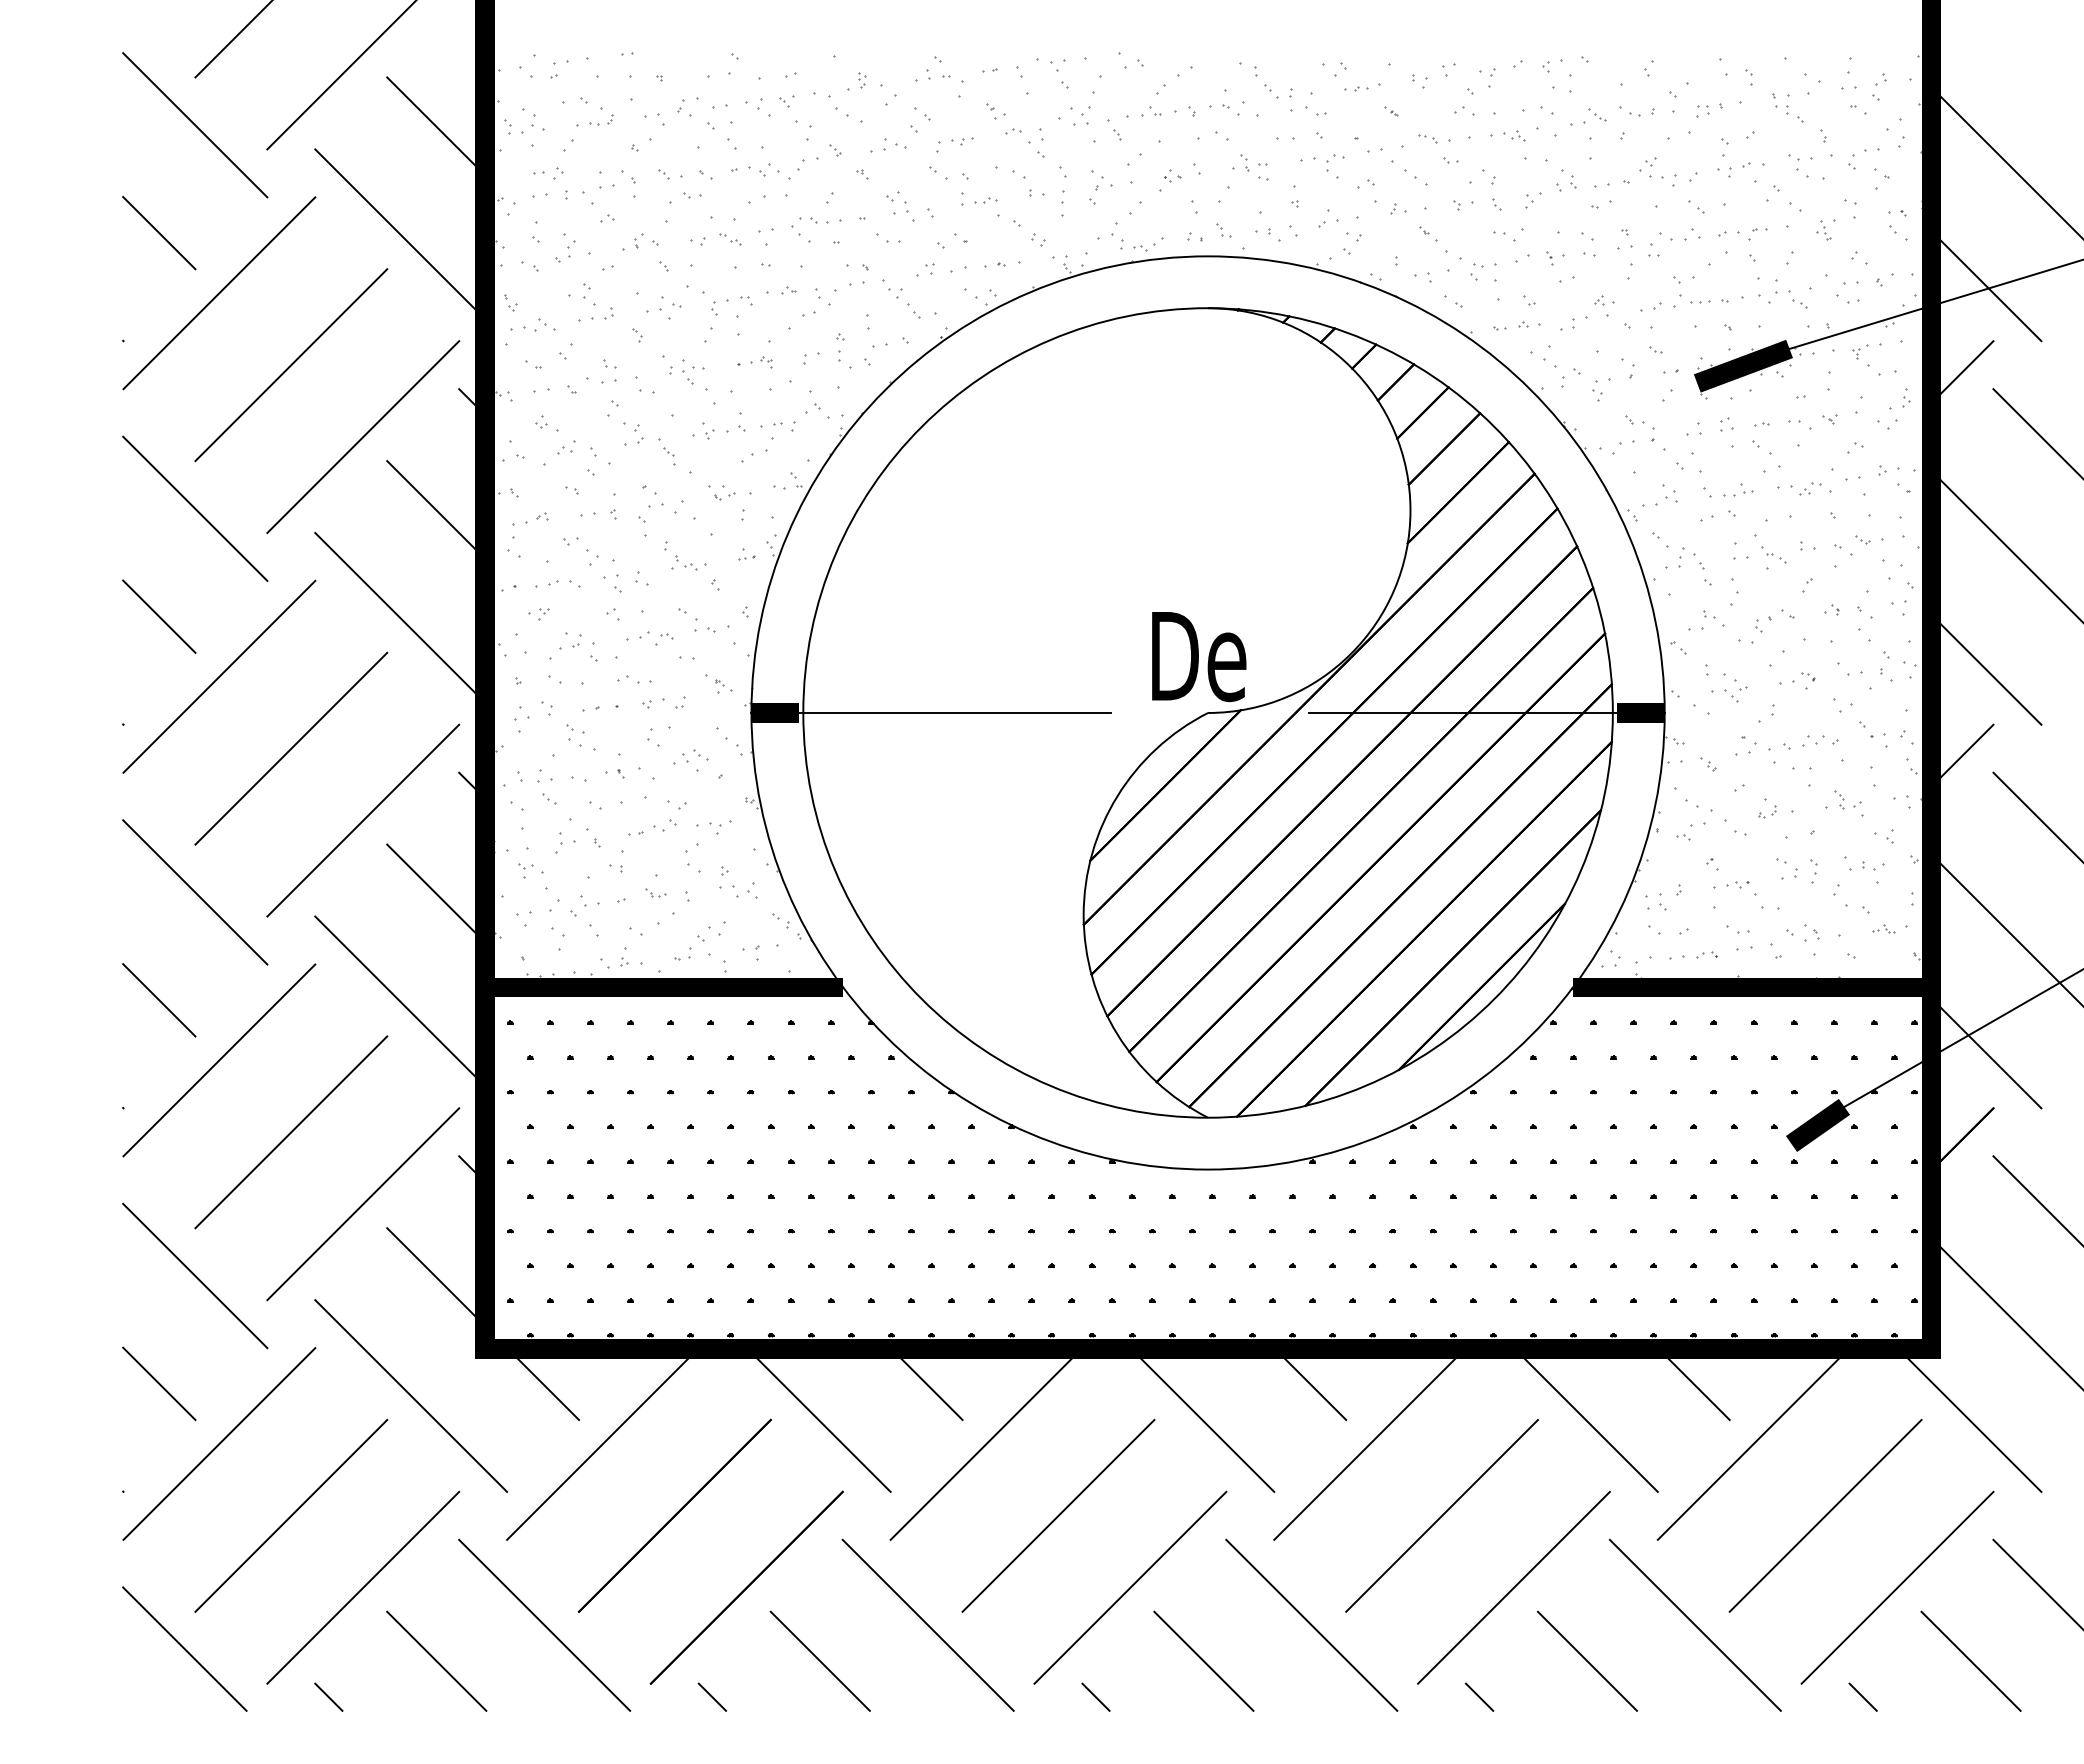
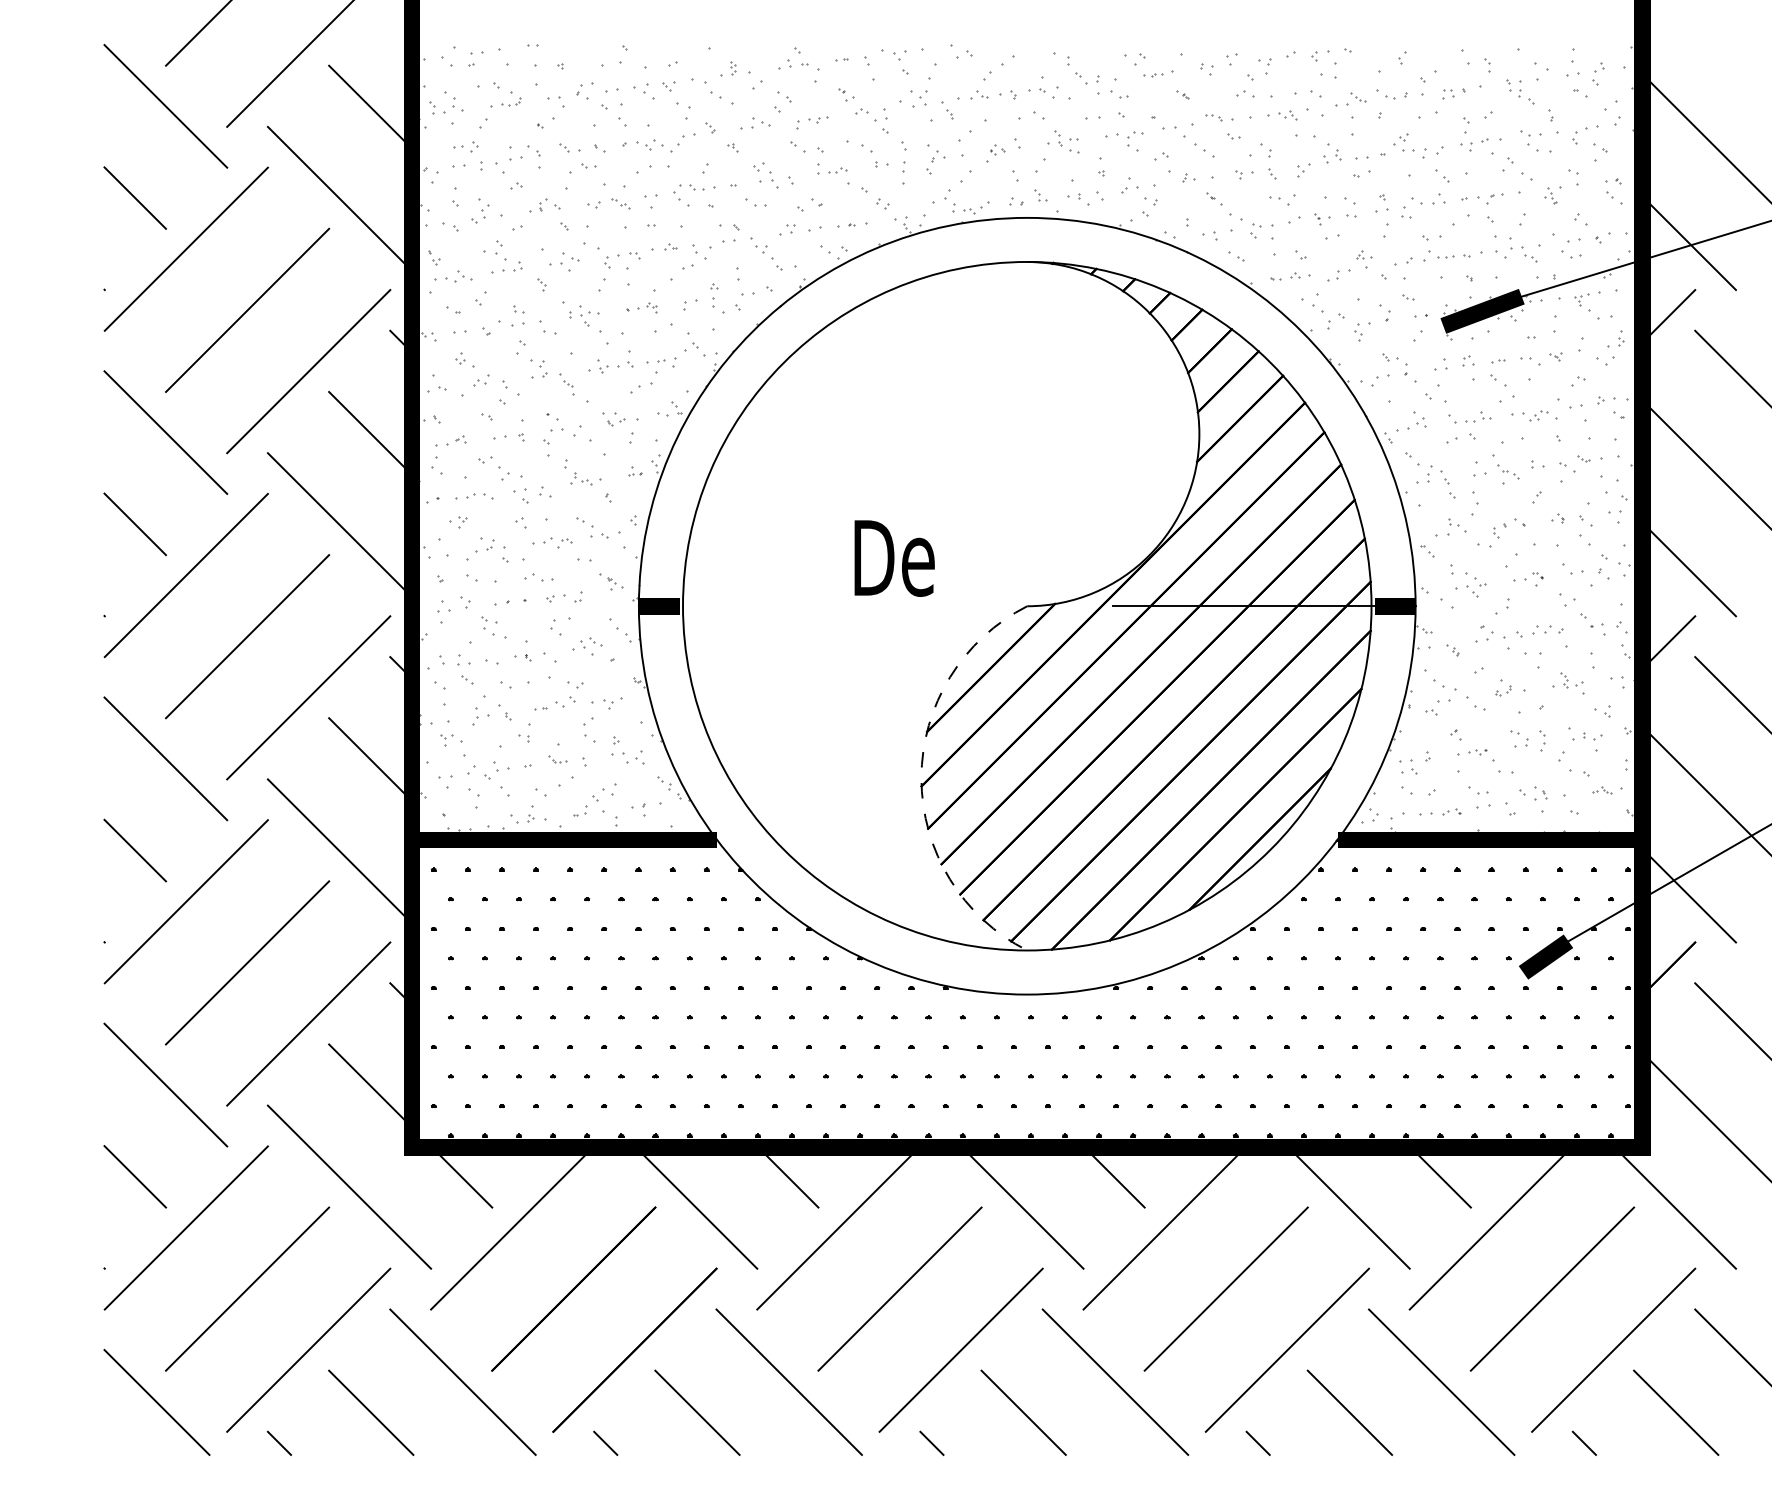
text: (1199, 657) -> (894, 559), moved
line: (931, 712) -> (792, 605), removed
arc: (1083, 915) -> (921, 778), solid -> dashed

